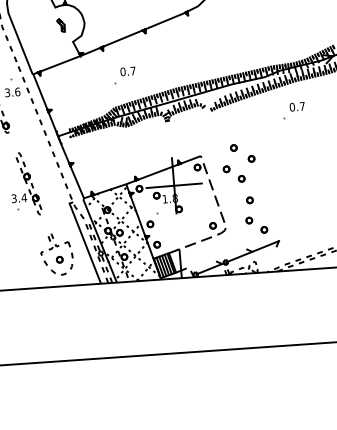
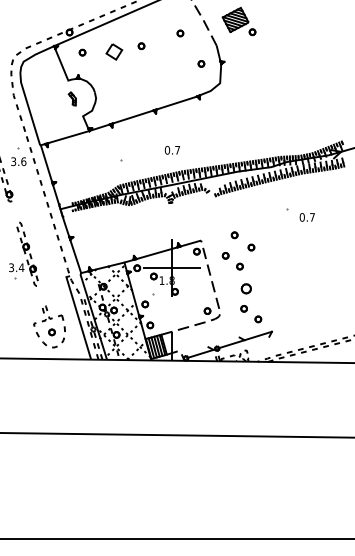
text: (127, 71) -> (171, 150), moved
text: (296, 106) -> (306, 217), moved
part: (250, 200) -> (246, 288), size x1.6

